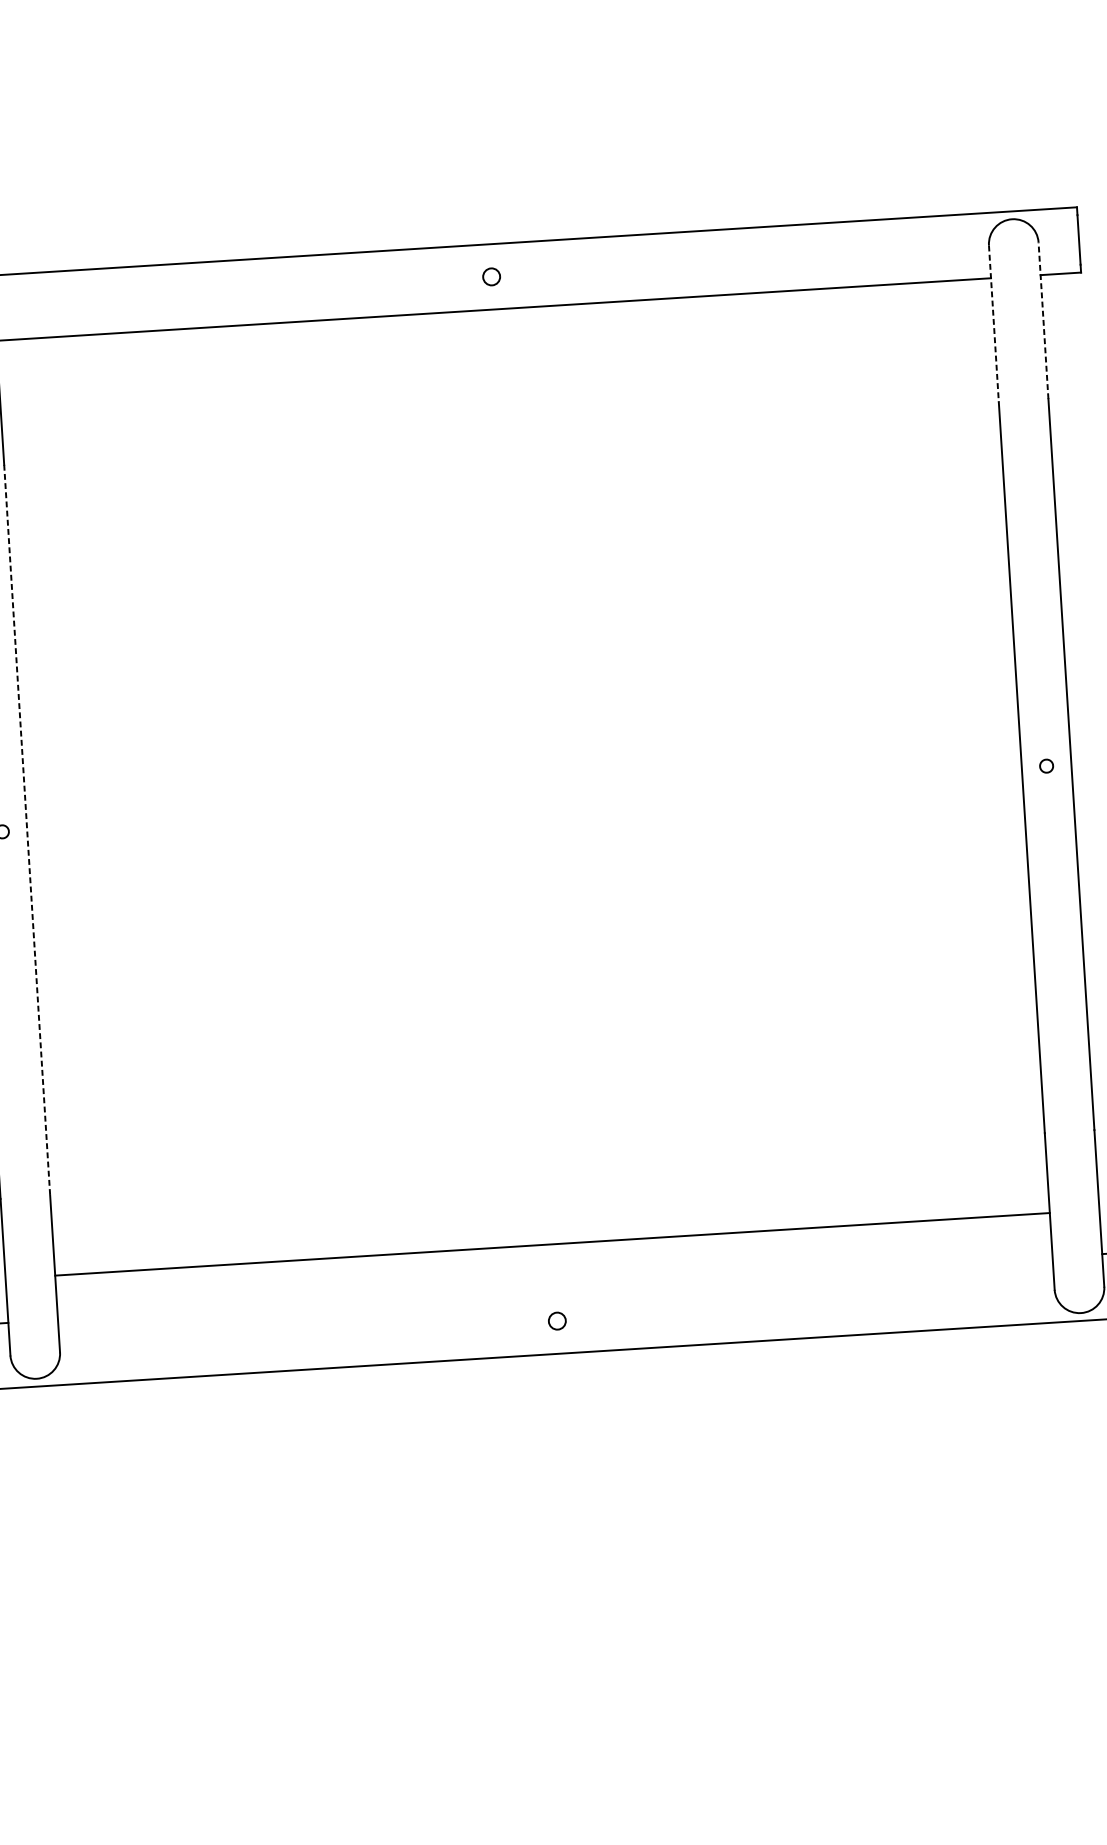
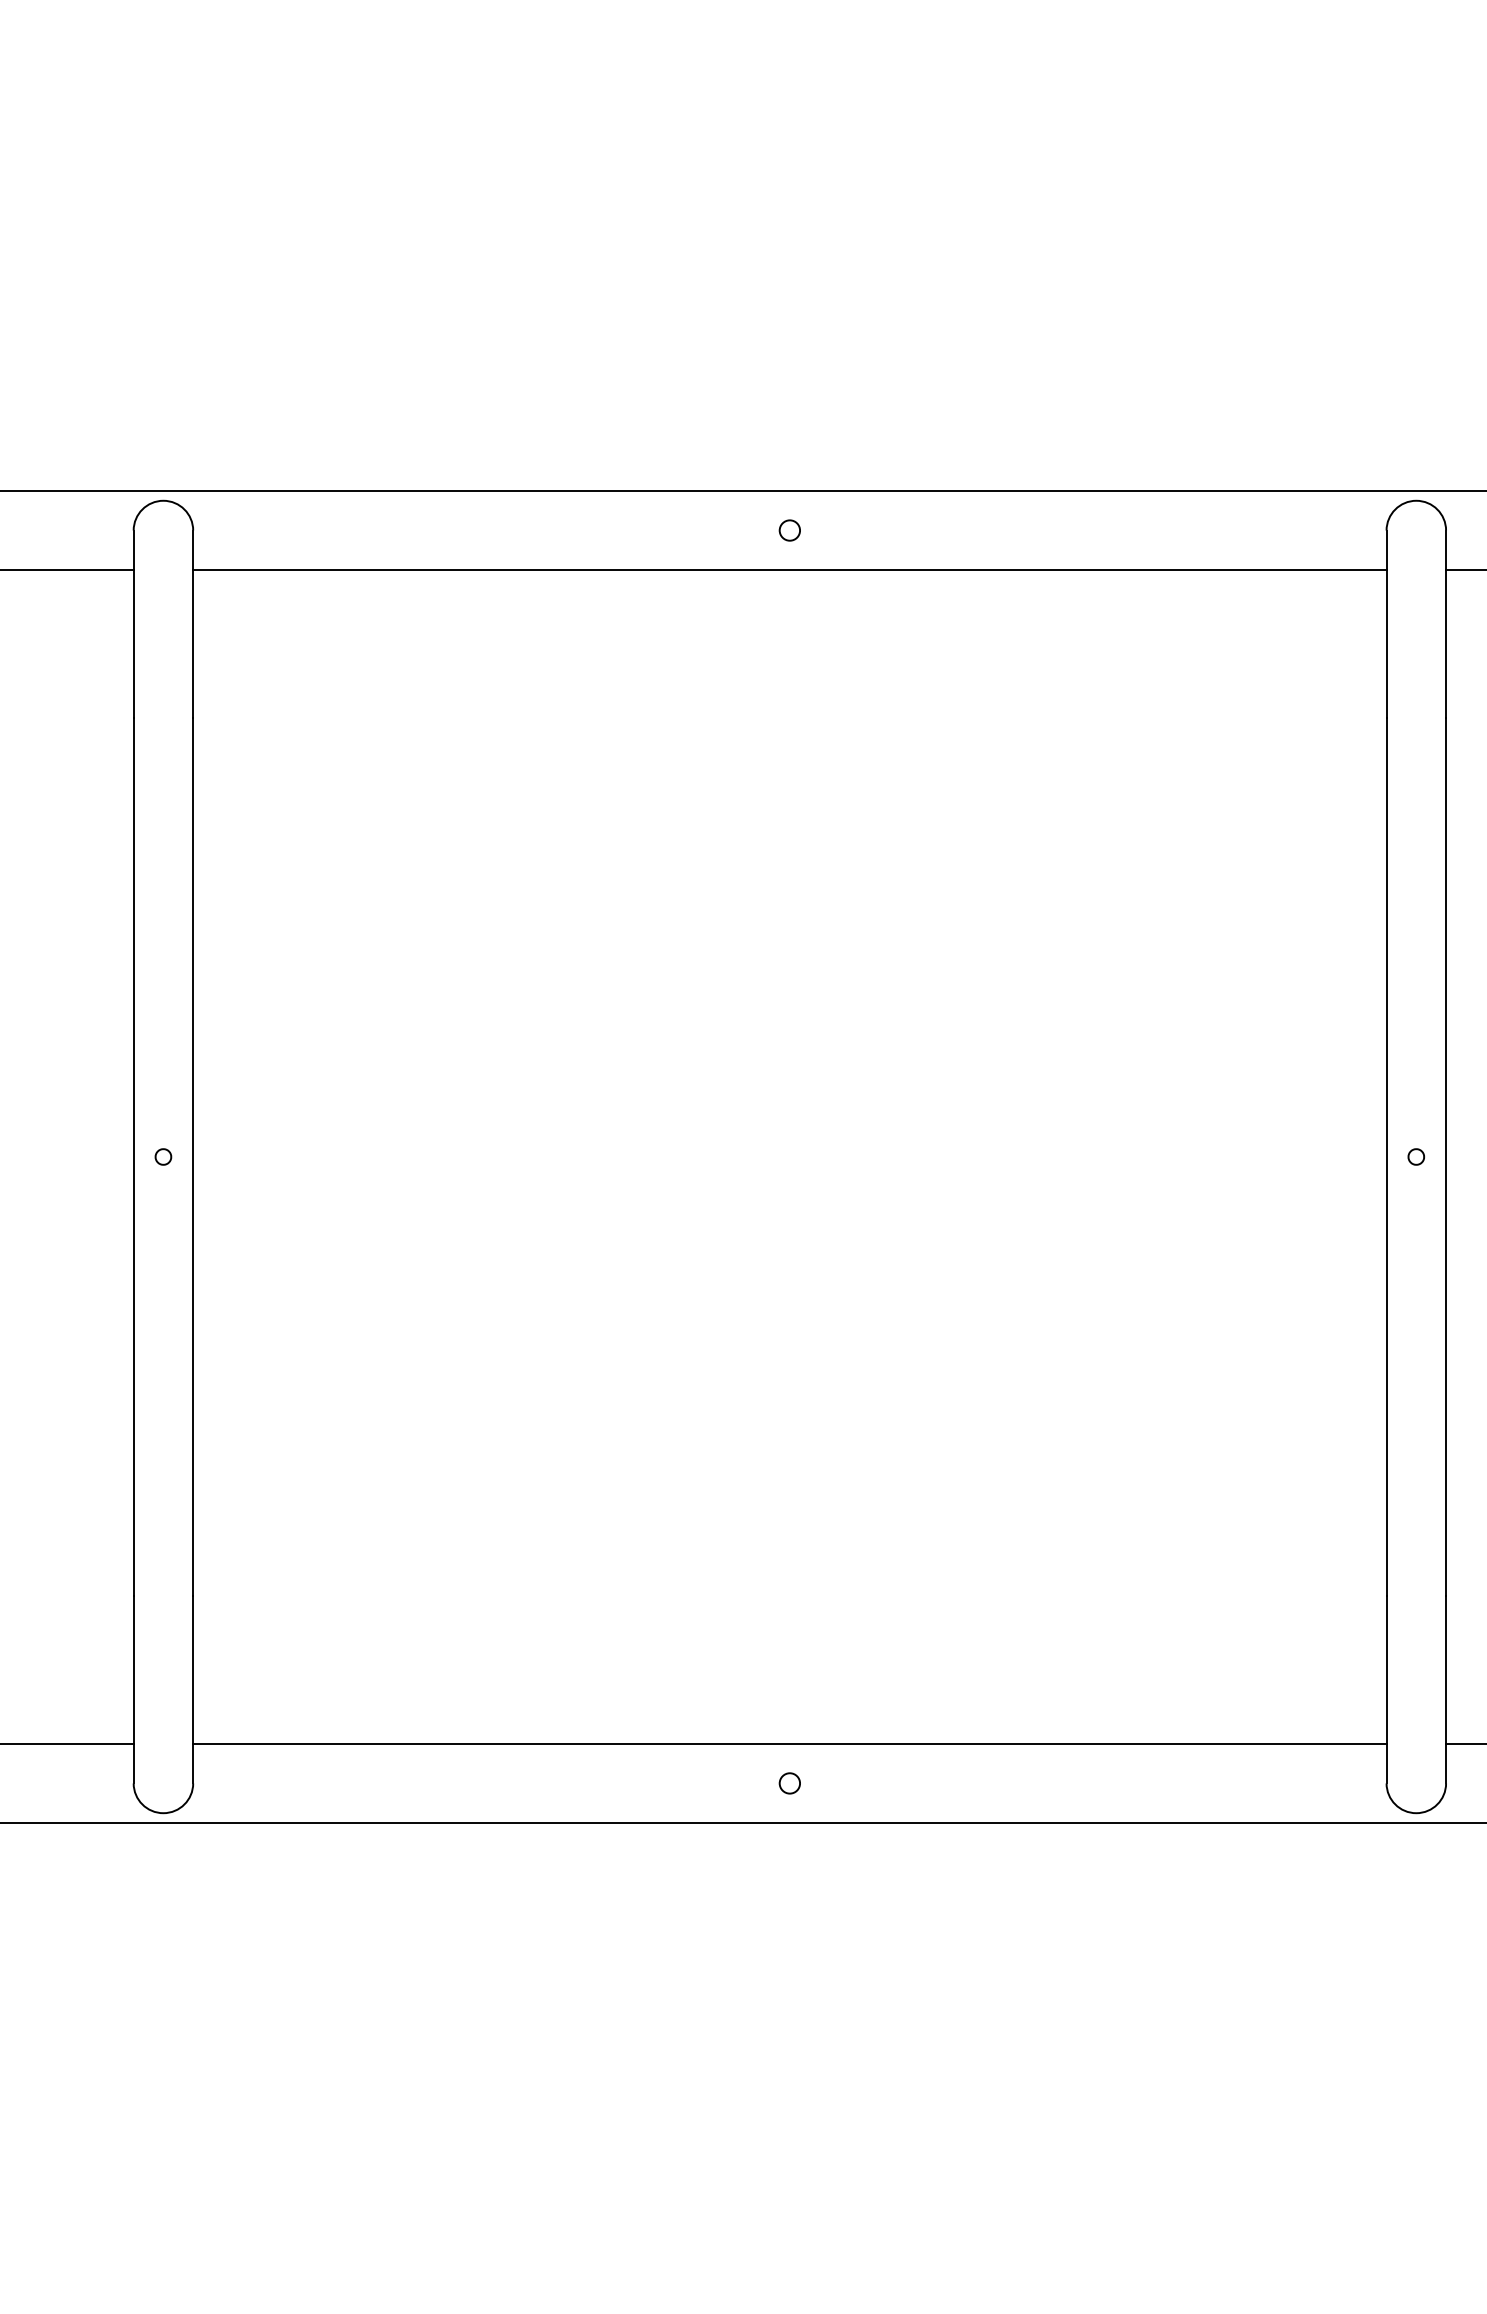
line: (1043, 320) -> (1446, 624), dashed -> solid
line: (993, 323) -> (1386, 624), dashed -> solid
line: (27, 830) -> (193, 1157), dashed -> solid
line: (552, 1244) -> (789, 1744), moved

